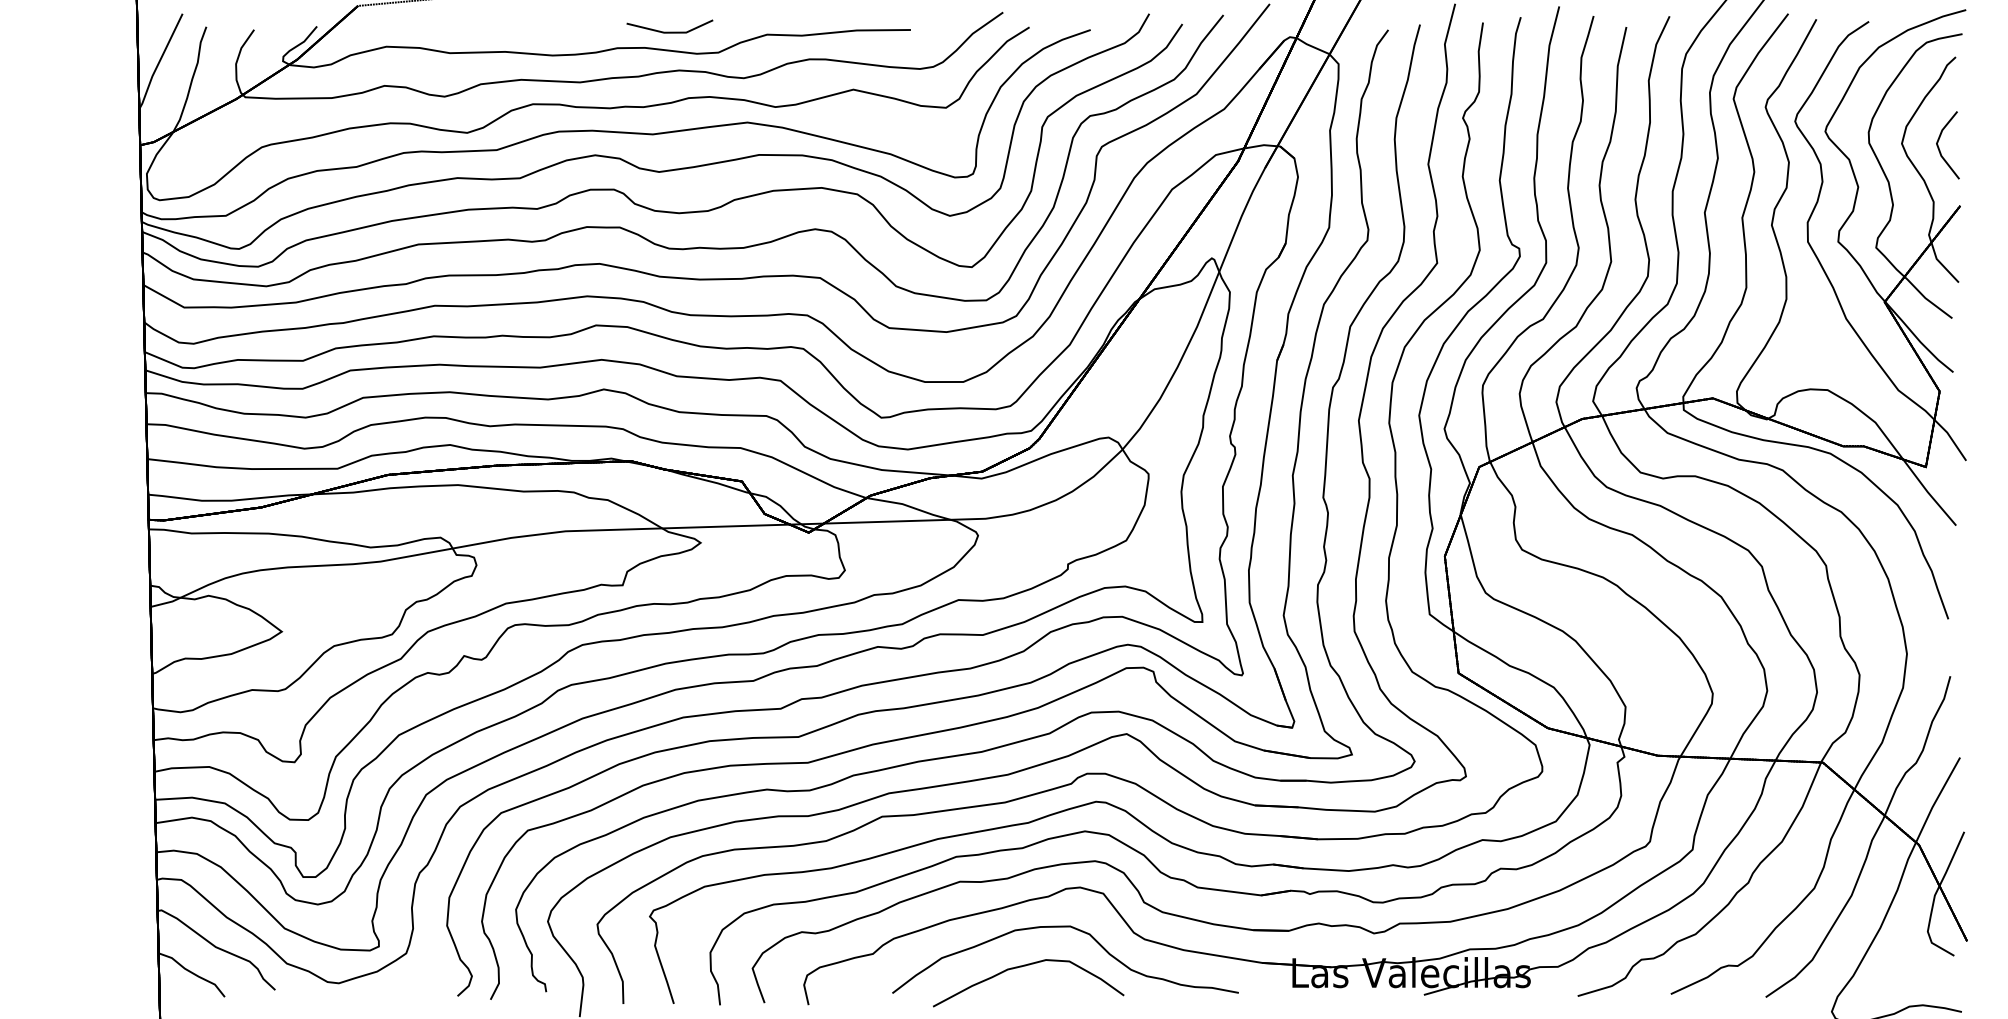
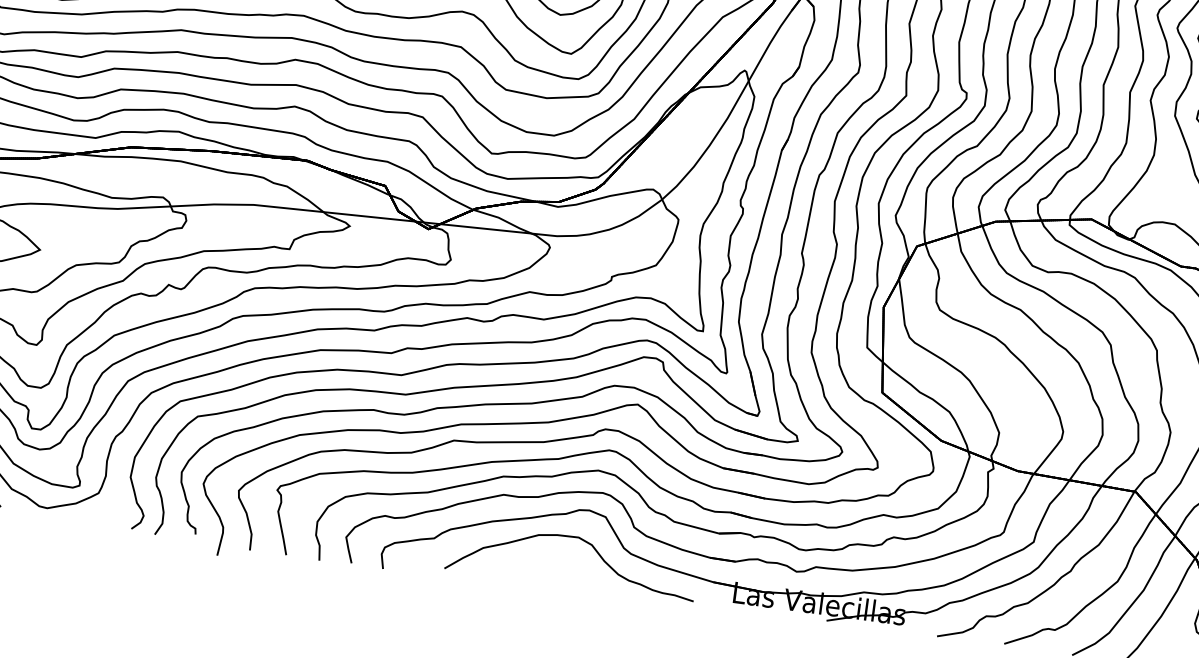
part: (1025, 966) -> (542, 562), removed

